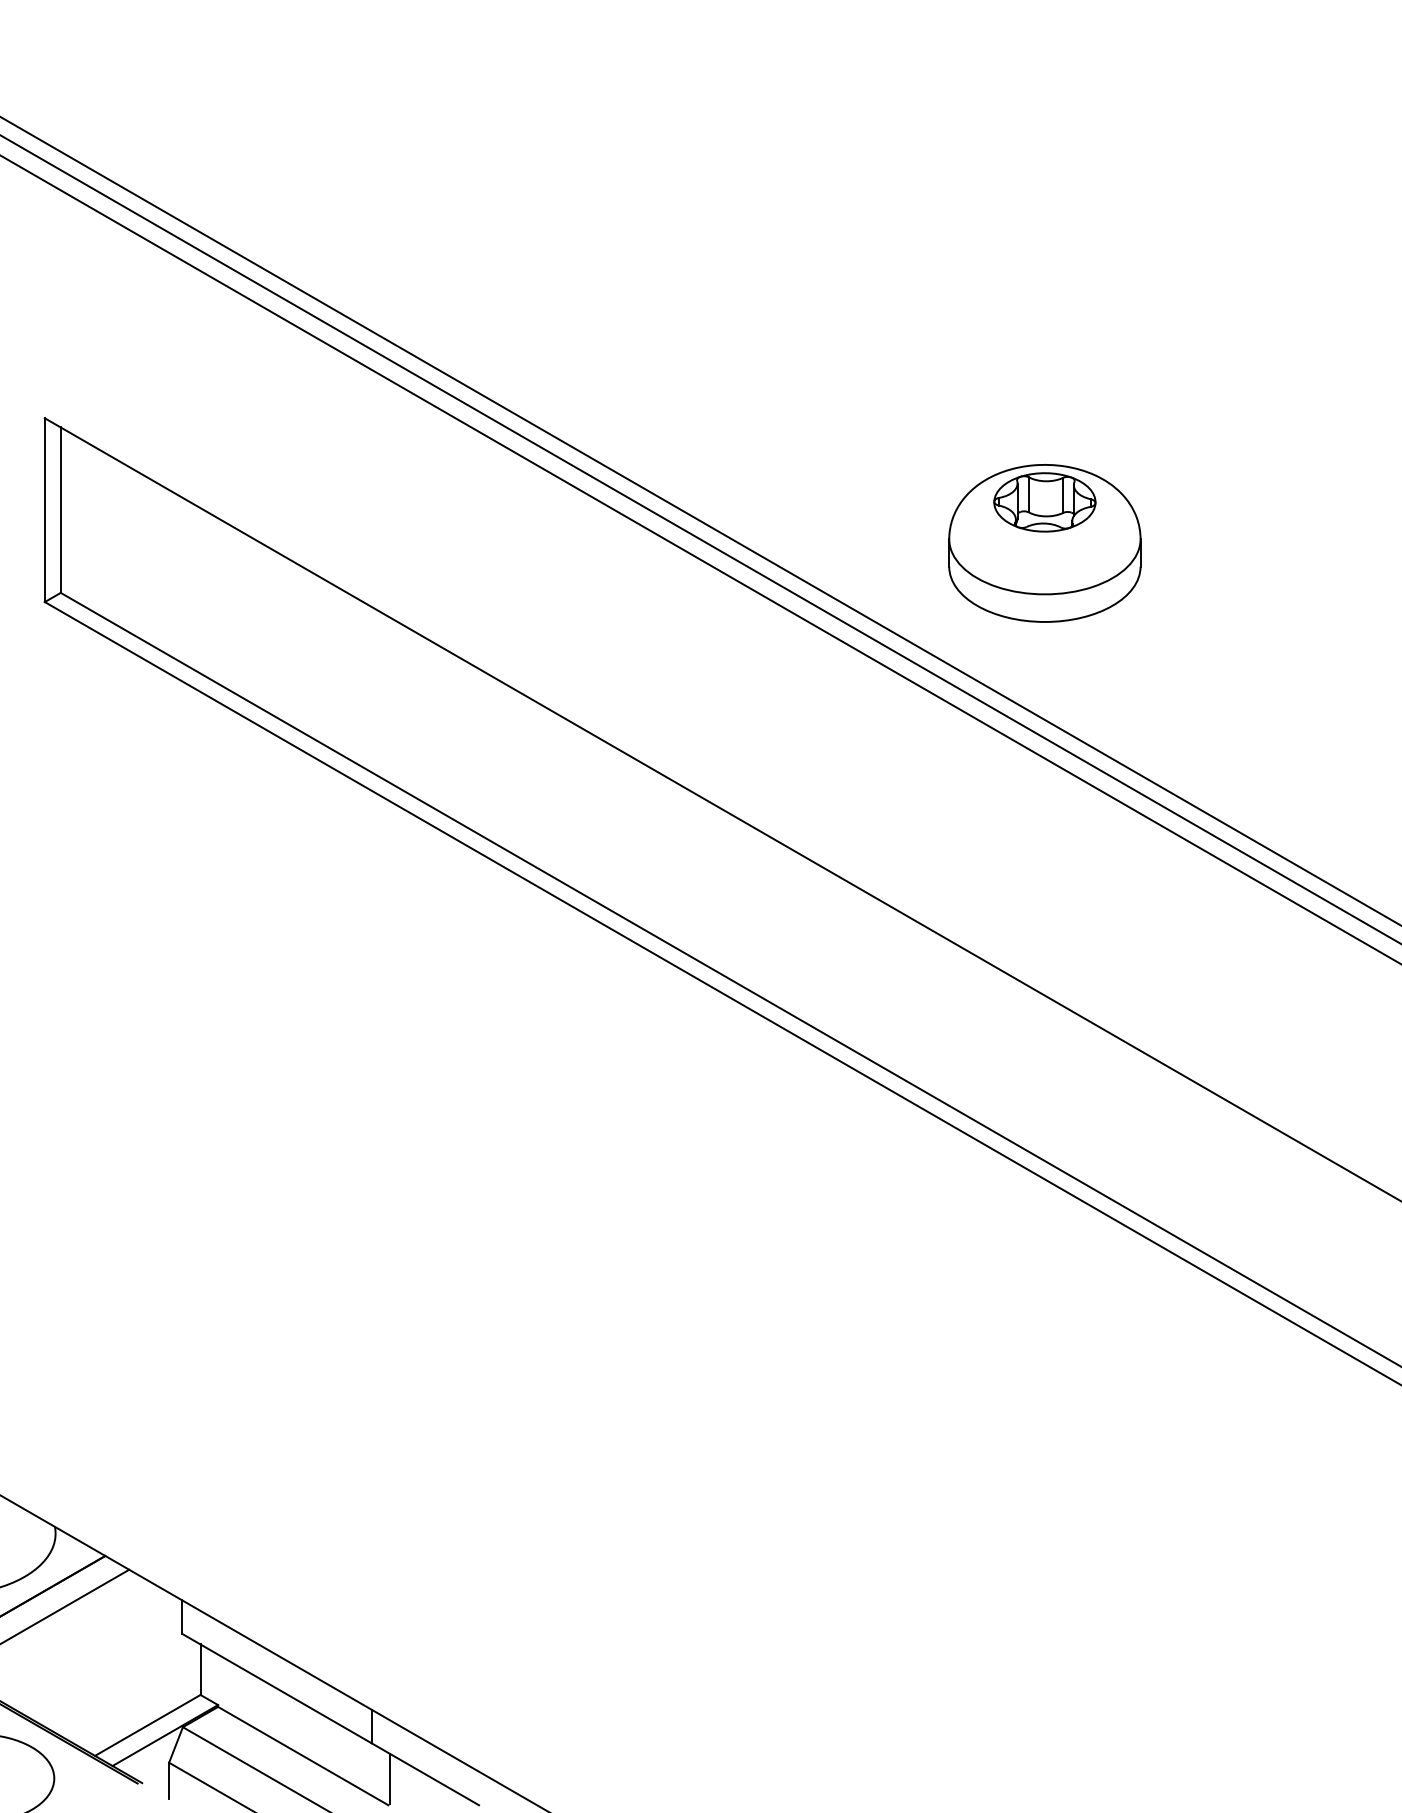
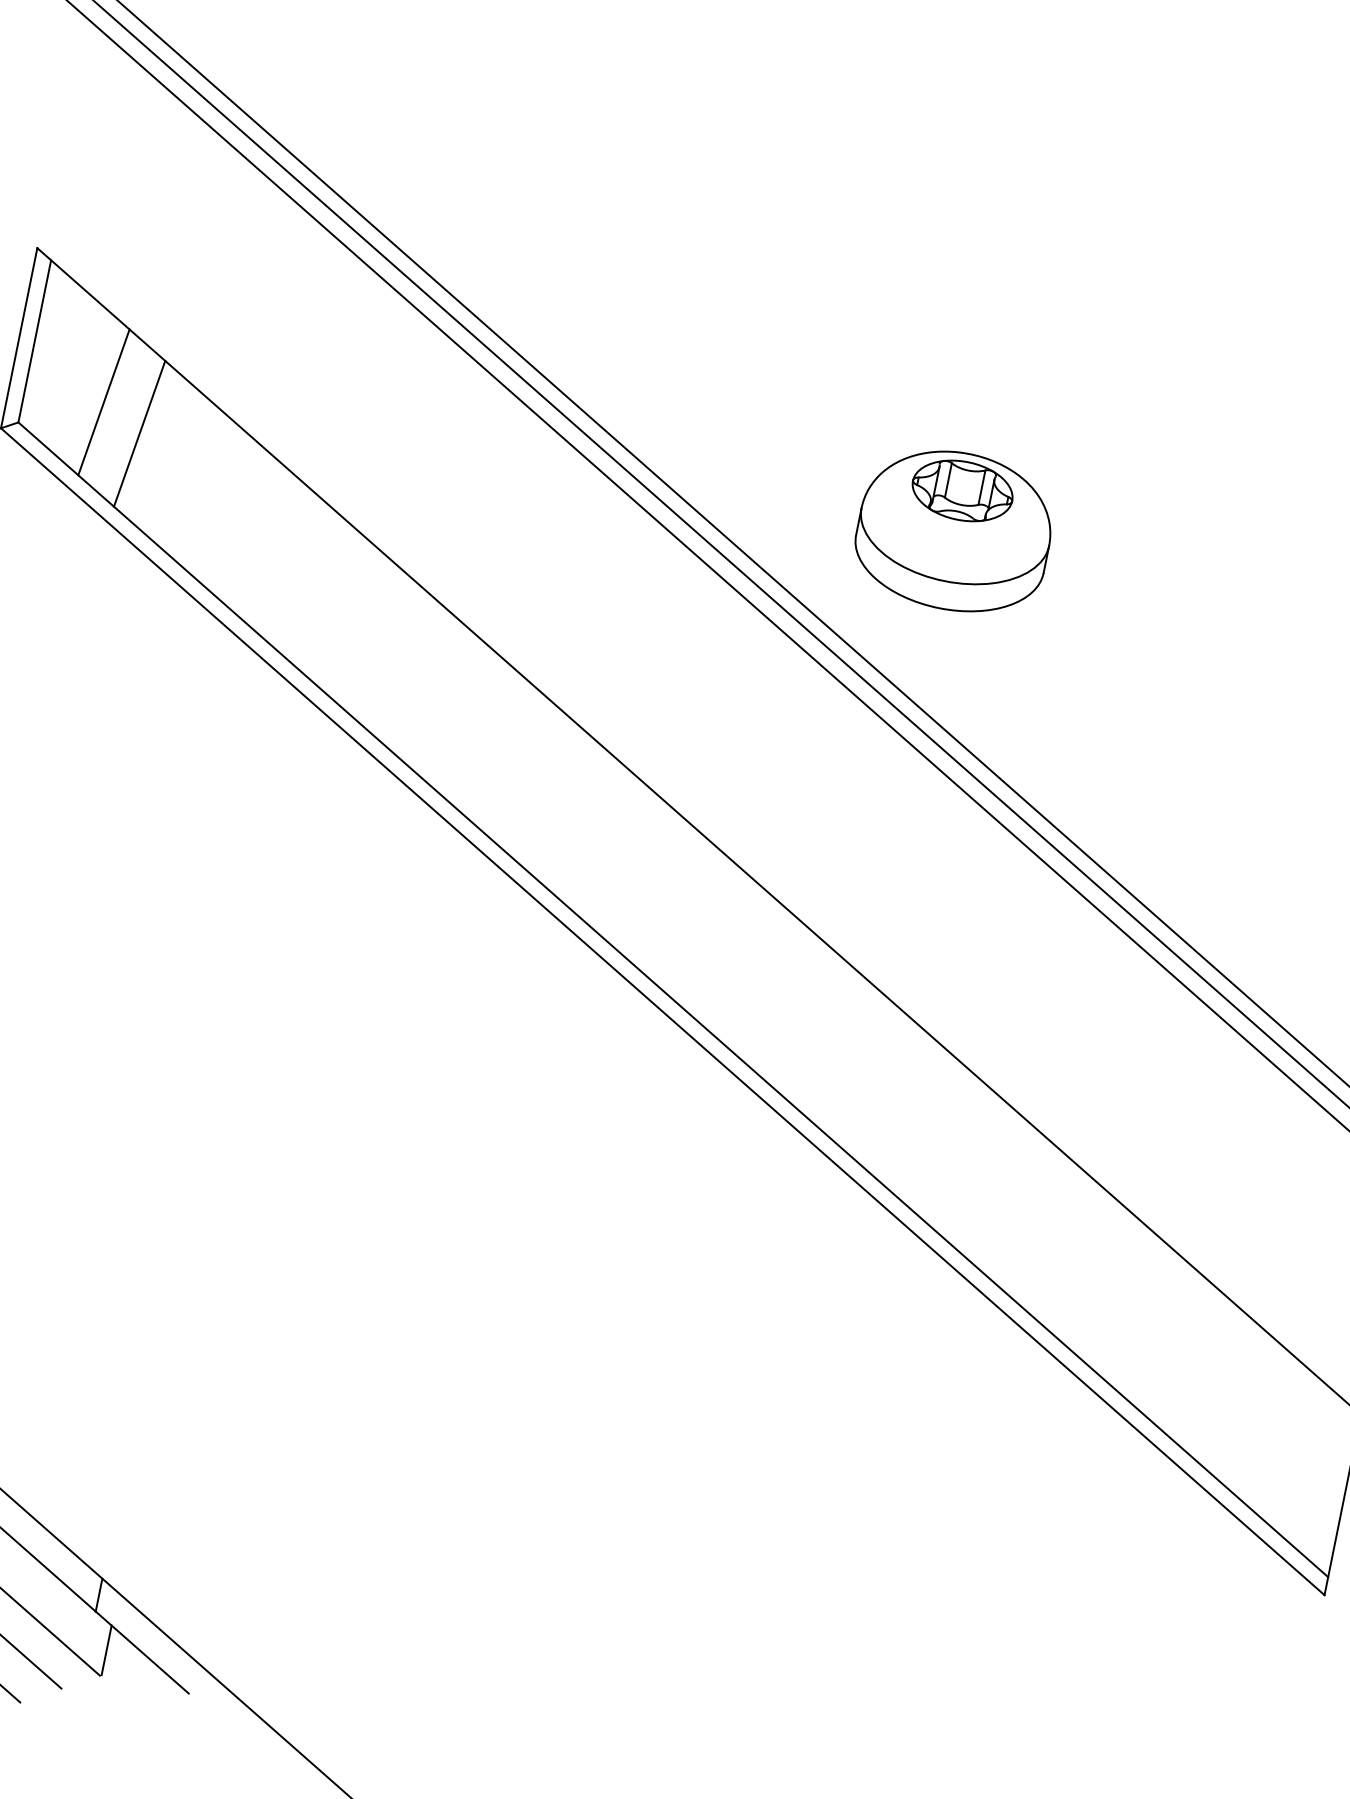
part: (1044, 543) -> (954, 531), moved
line: (140, 555) -> (103, 401), added
line: (181, 579) -> (139, 433), added

